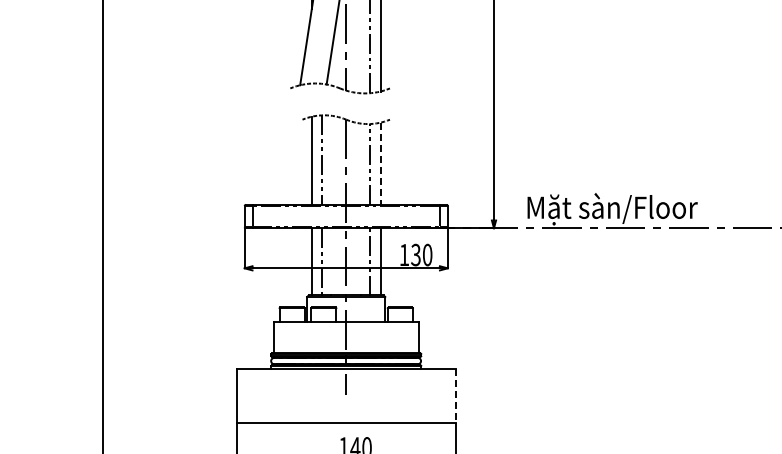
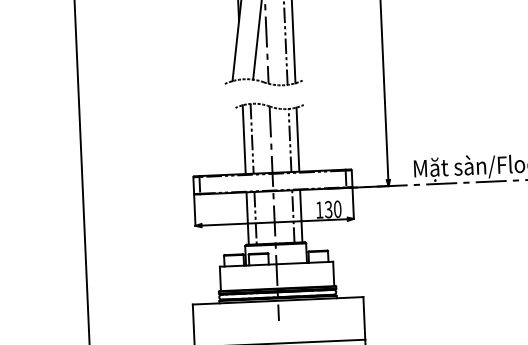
line: (380, 164) -> (297, 140), dashed -> solid
line: (455, 396) -> (364, 318), dashed -> solid

